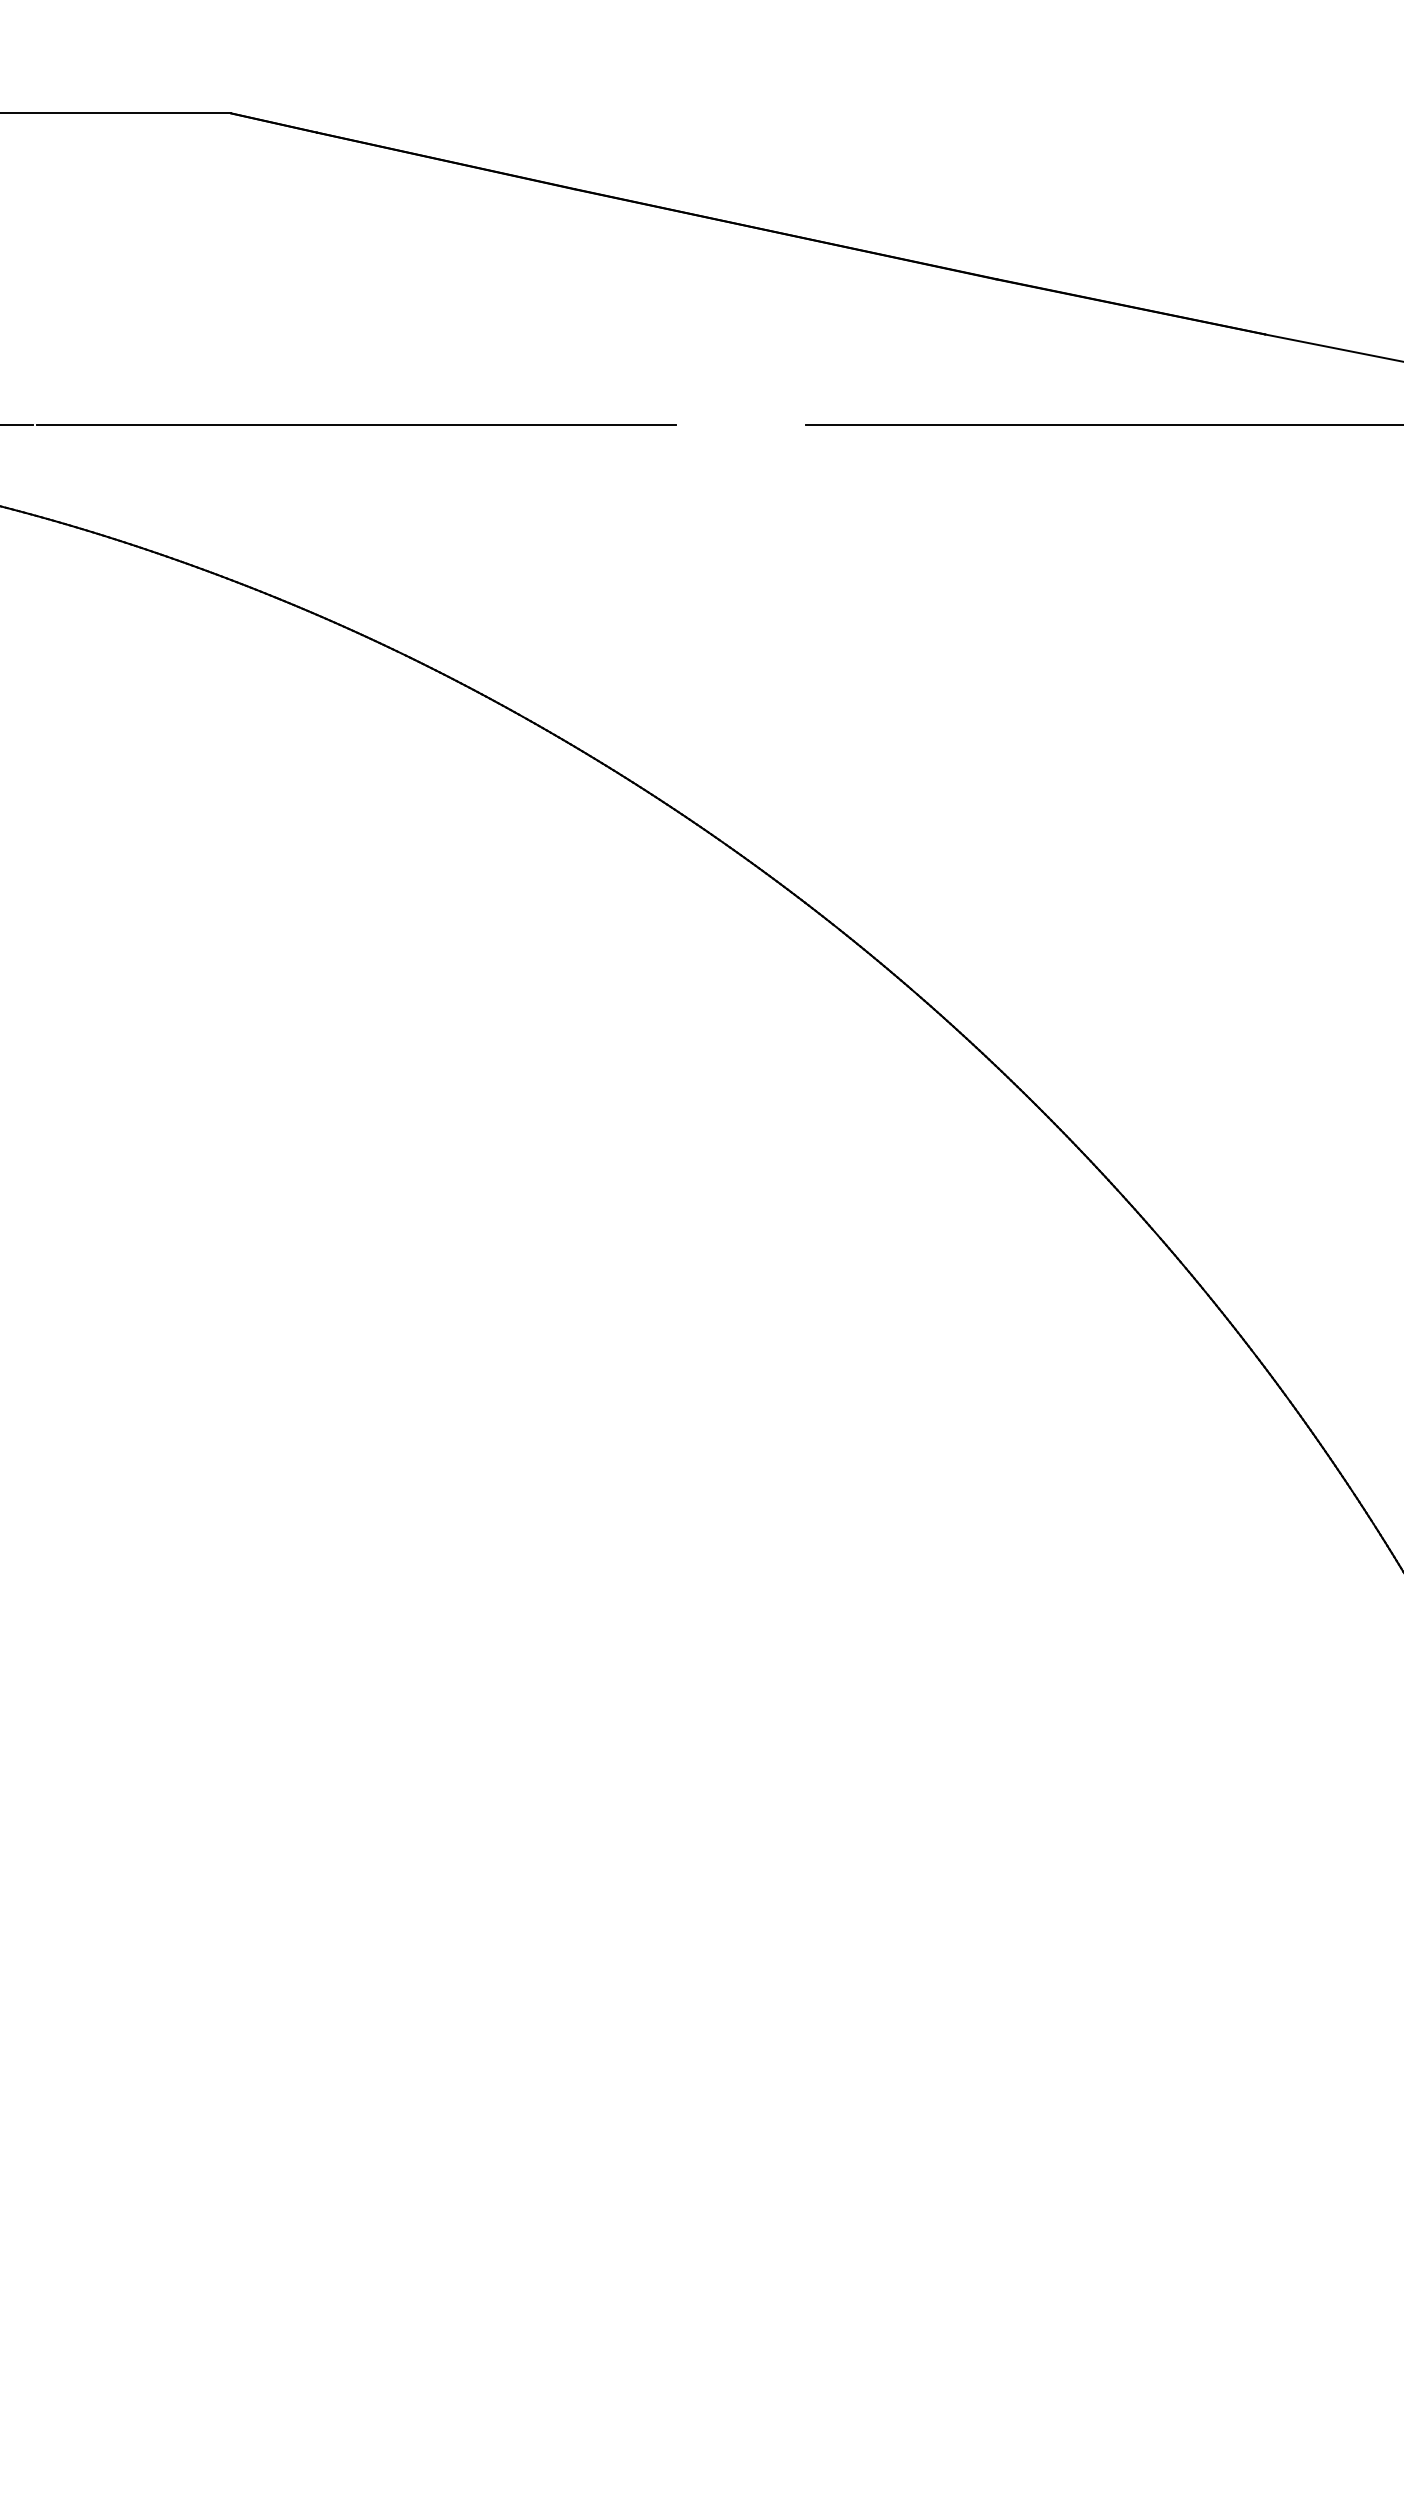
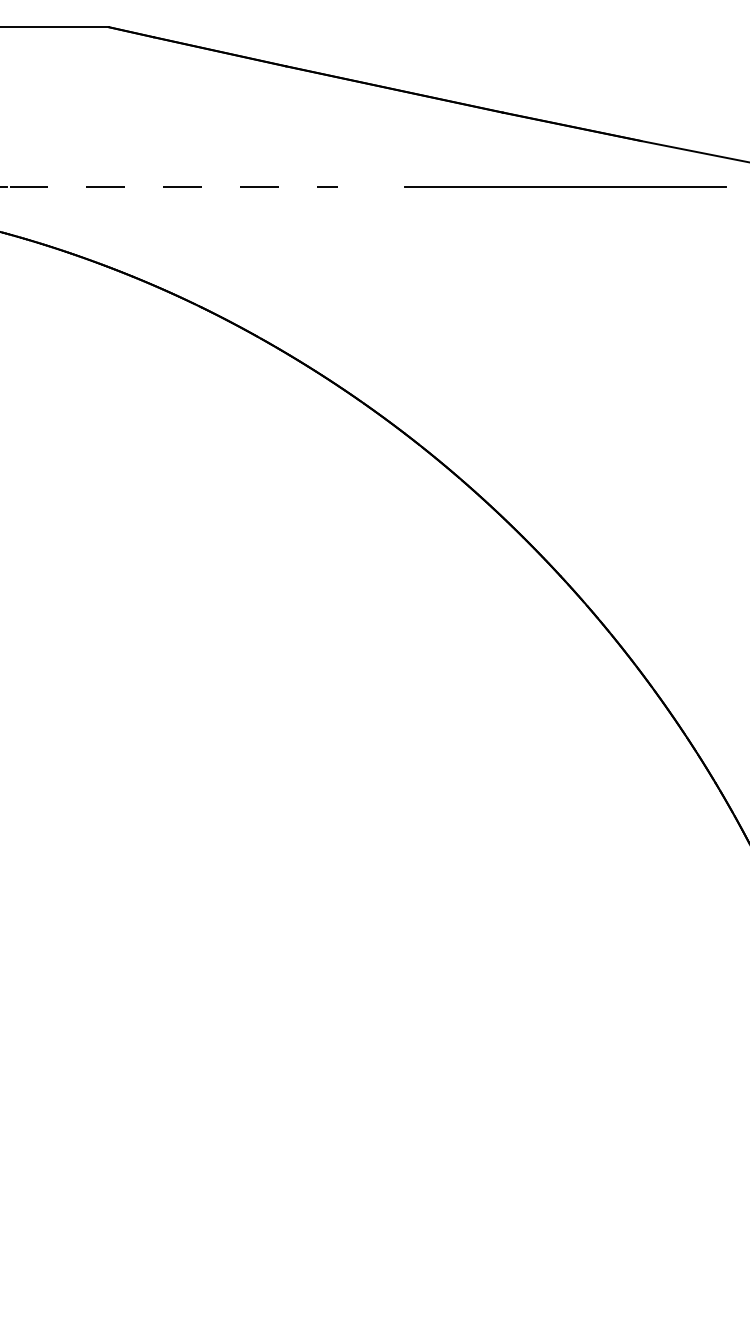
line: (357, 424) -> (174, 187), solid -> dashed

